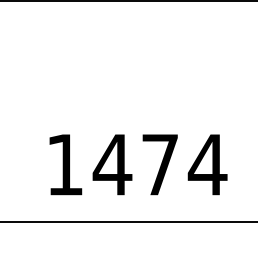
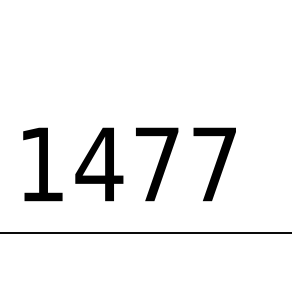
text: (207, 164) -> (214, 164), 1474 -> 1477

